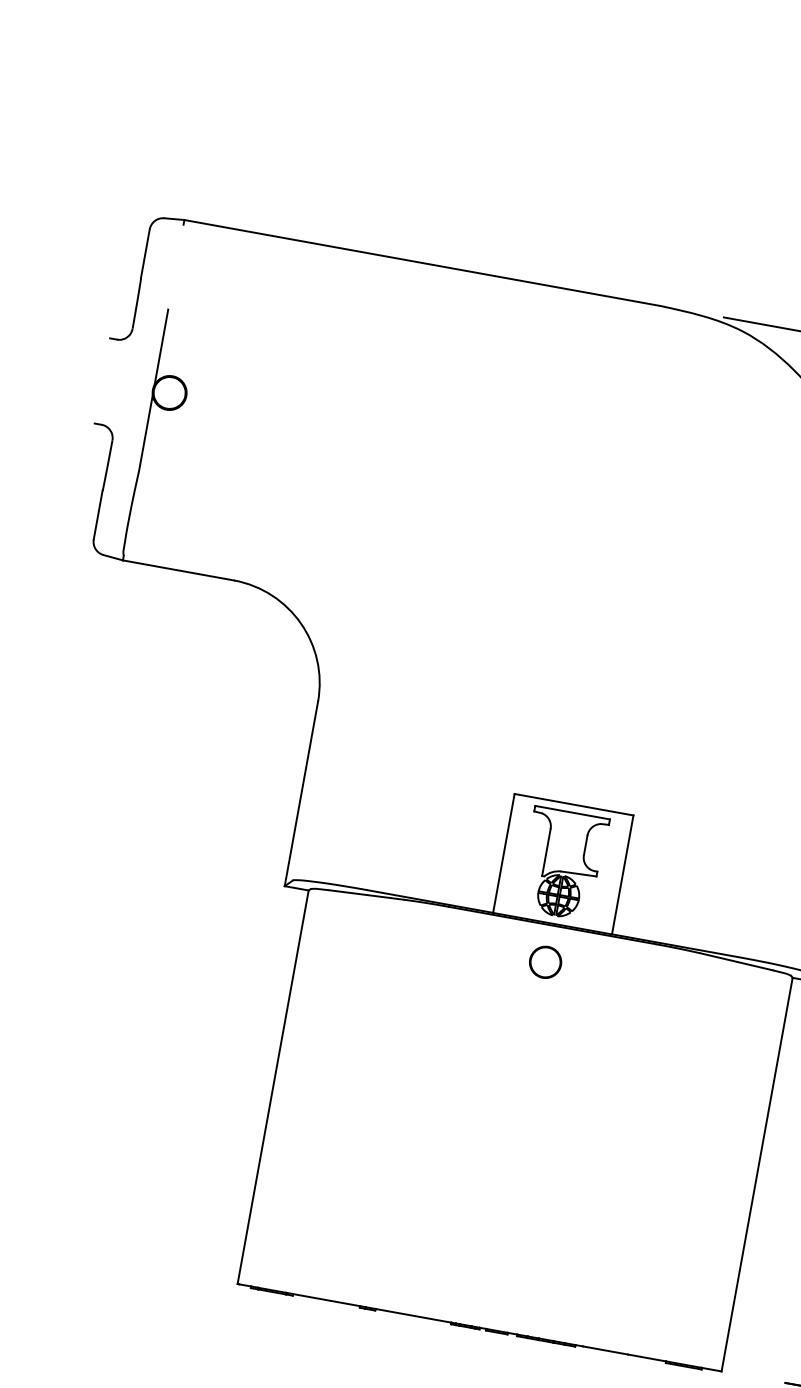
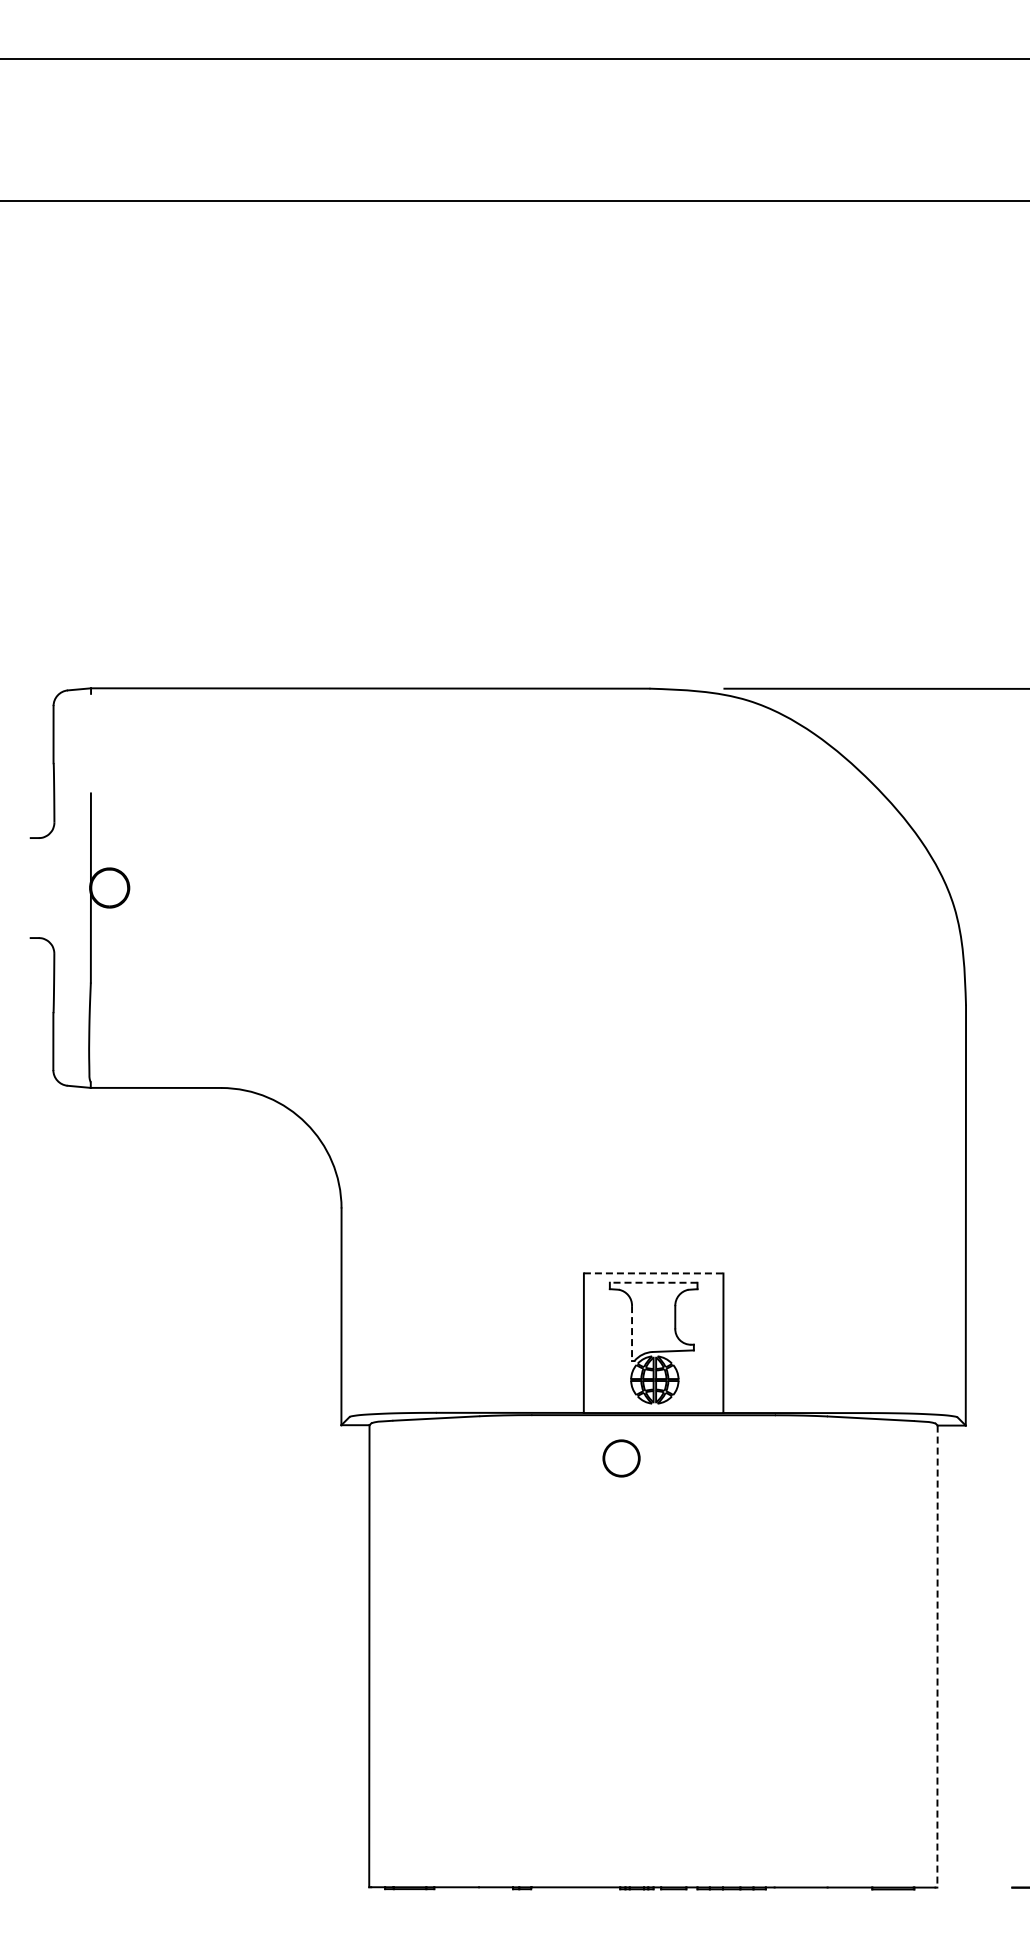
line: (573, 804) -> (653, 1273), solid -> dashed
line: (572, 812) -> (653, 1282), solid -> dashed
line: (546, 853) -> (632, 1334), solid -> dashed
circle: (545, 962) -> (621, 1458), moved
line: (756, 1175) -> (937, 1657), solid -> dashed

